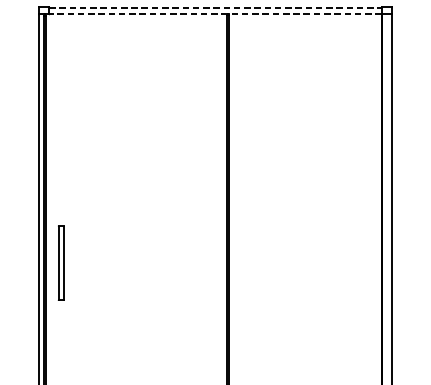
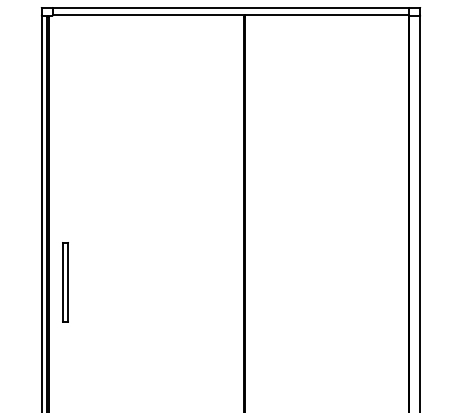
line: (215, 7) -> (231, 8), dashed -> solid
line: (215, 13) -> (230, 14), dashed -> solid

